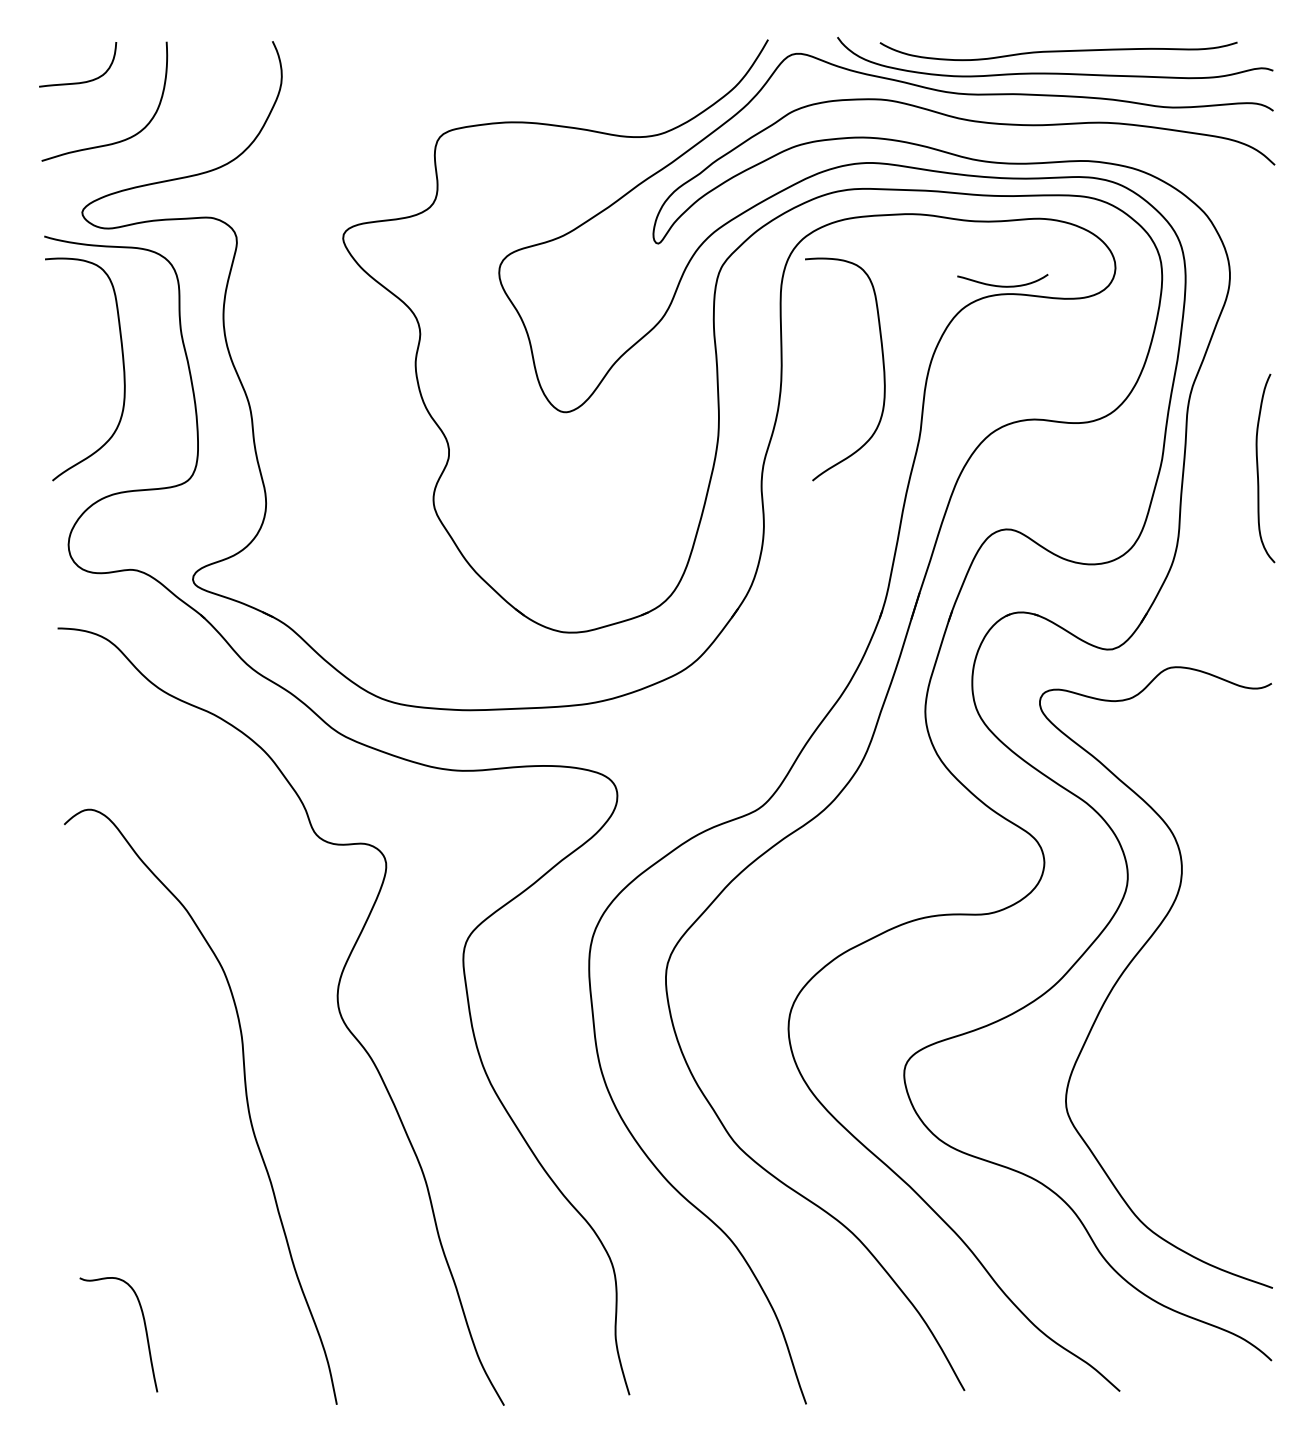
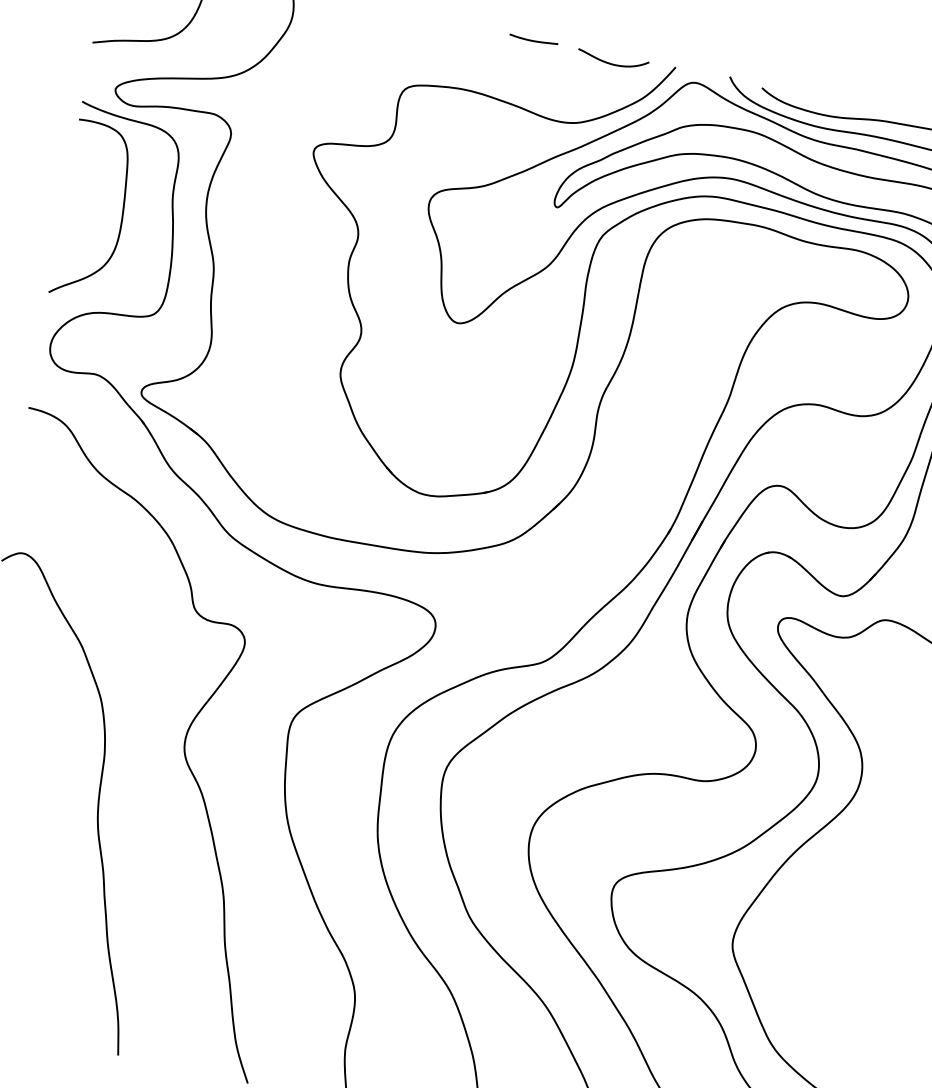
curve: (585, 43) -> (533, 40), added
curve: (1002, 285) -> (612, 63), moved
curve: (882, 365) -> (711, 338), removed

